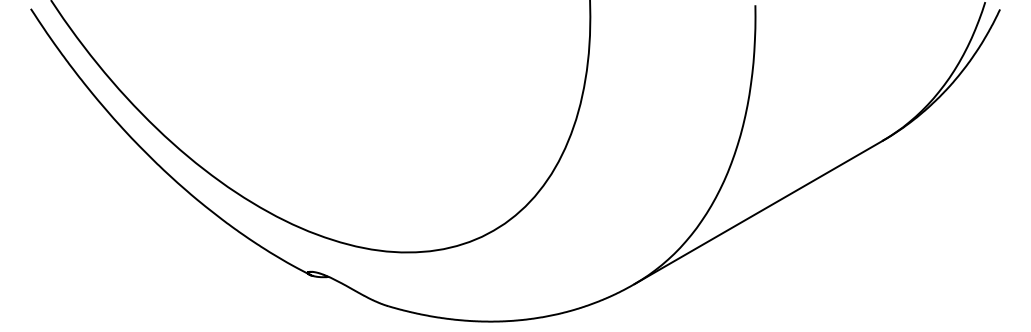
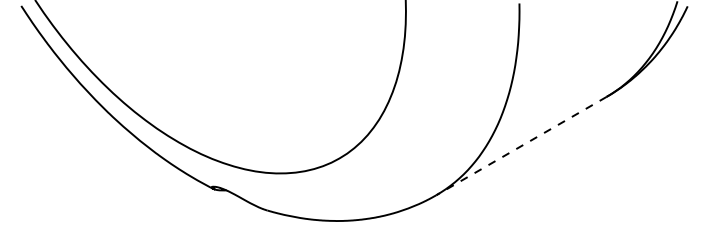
line: (758, 213) -> (521, 146), solid -> dashed

